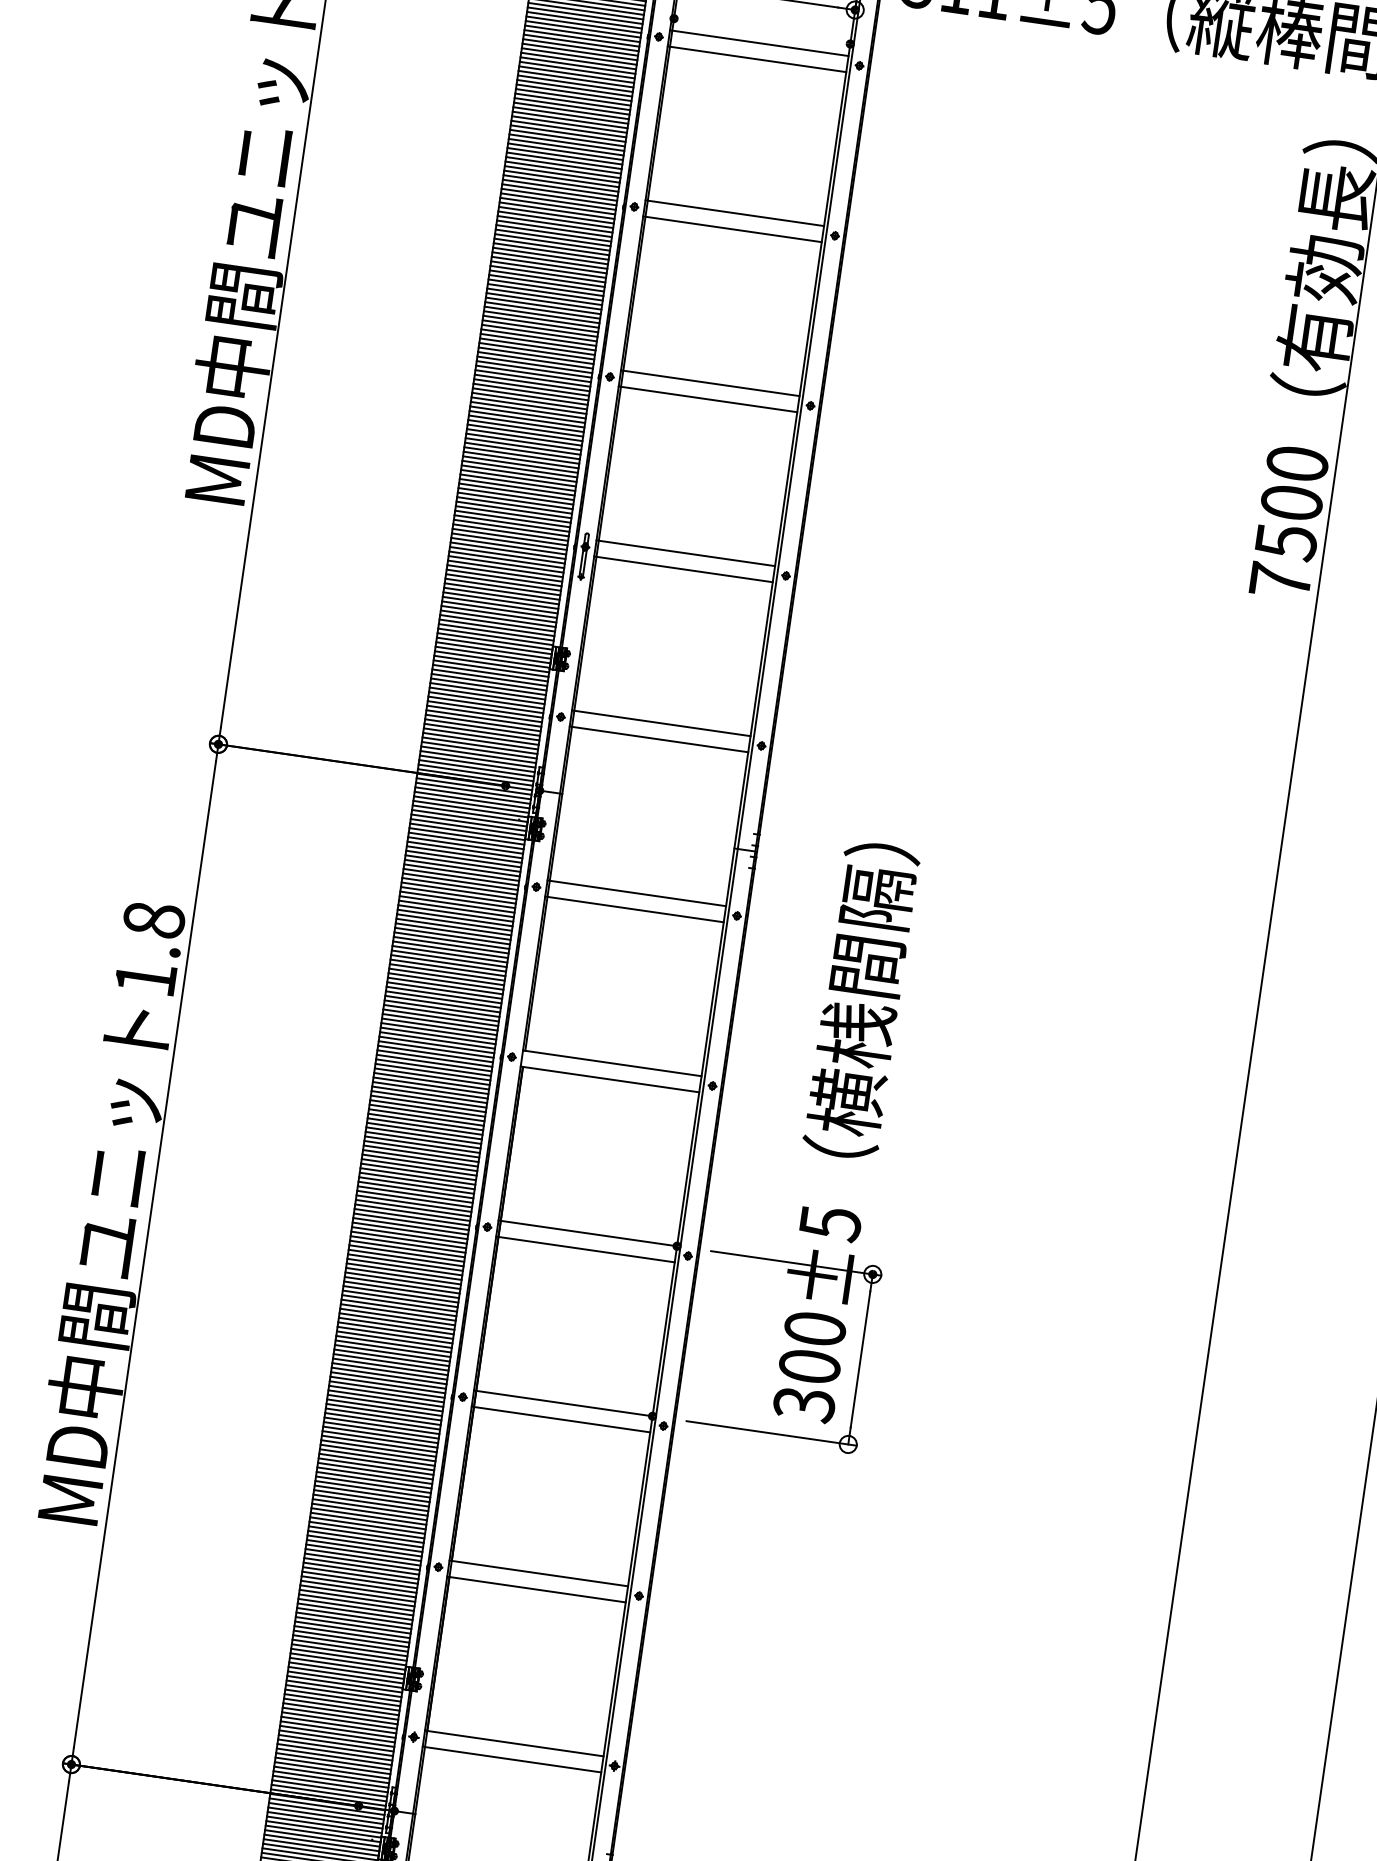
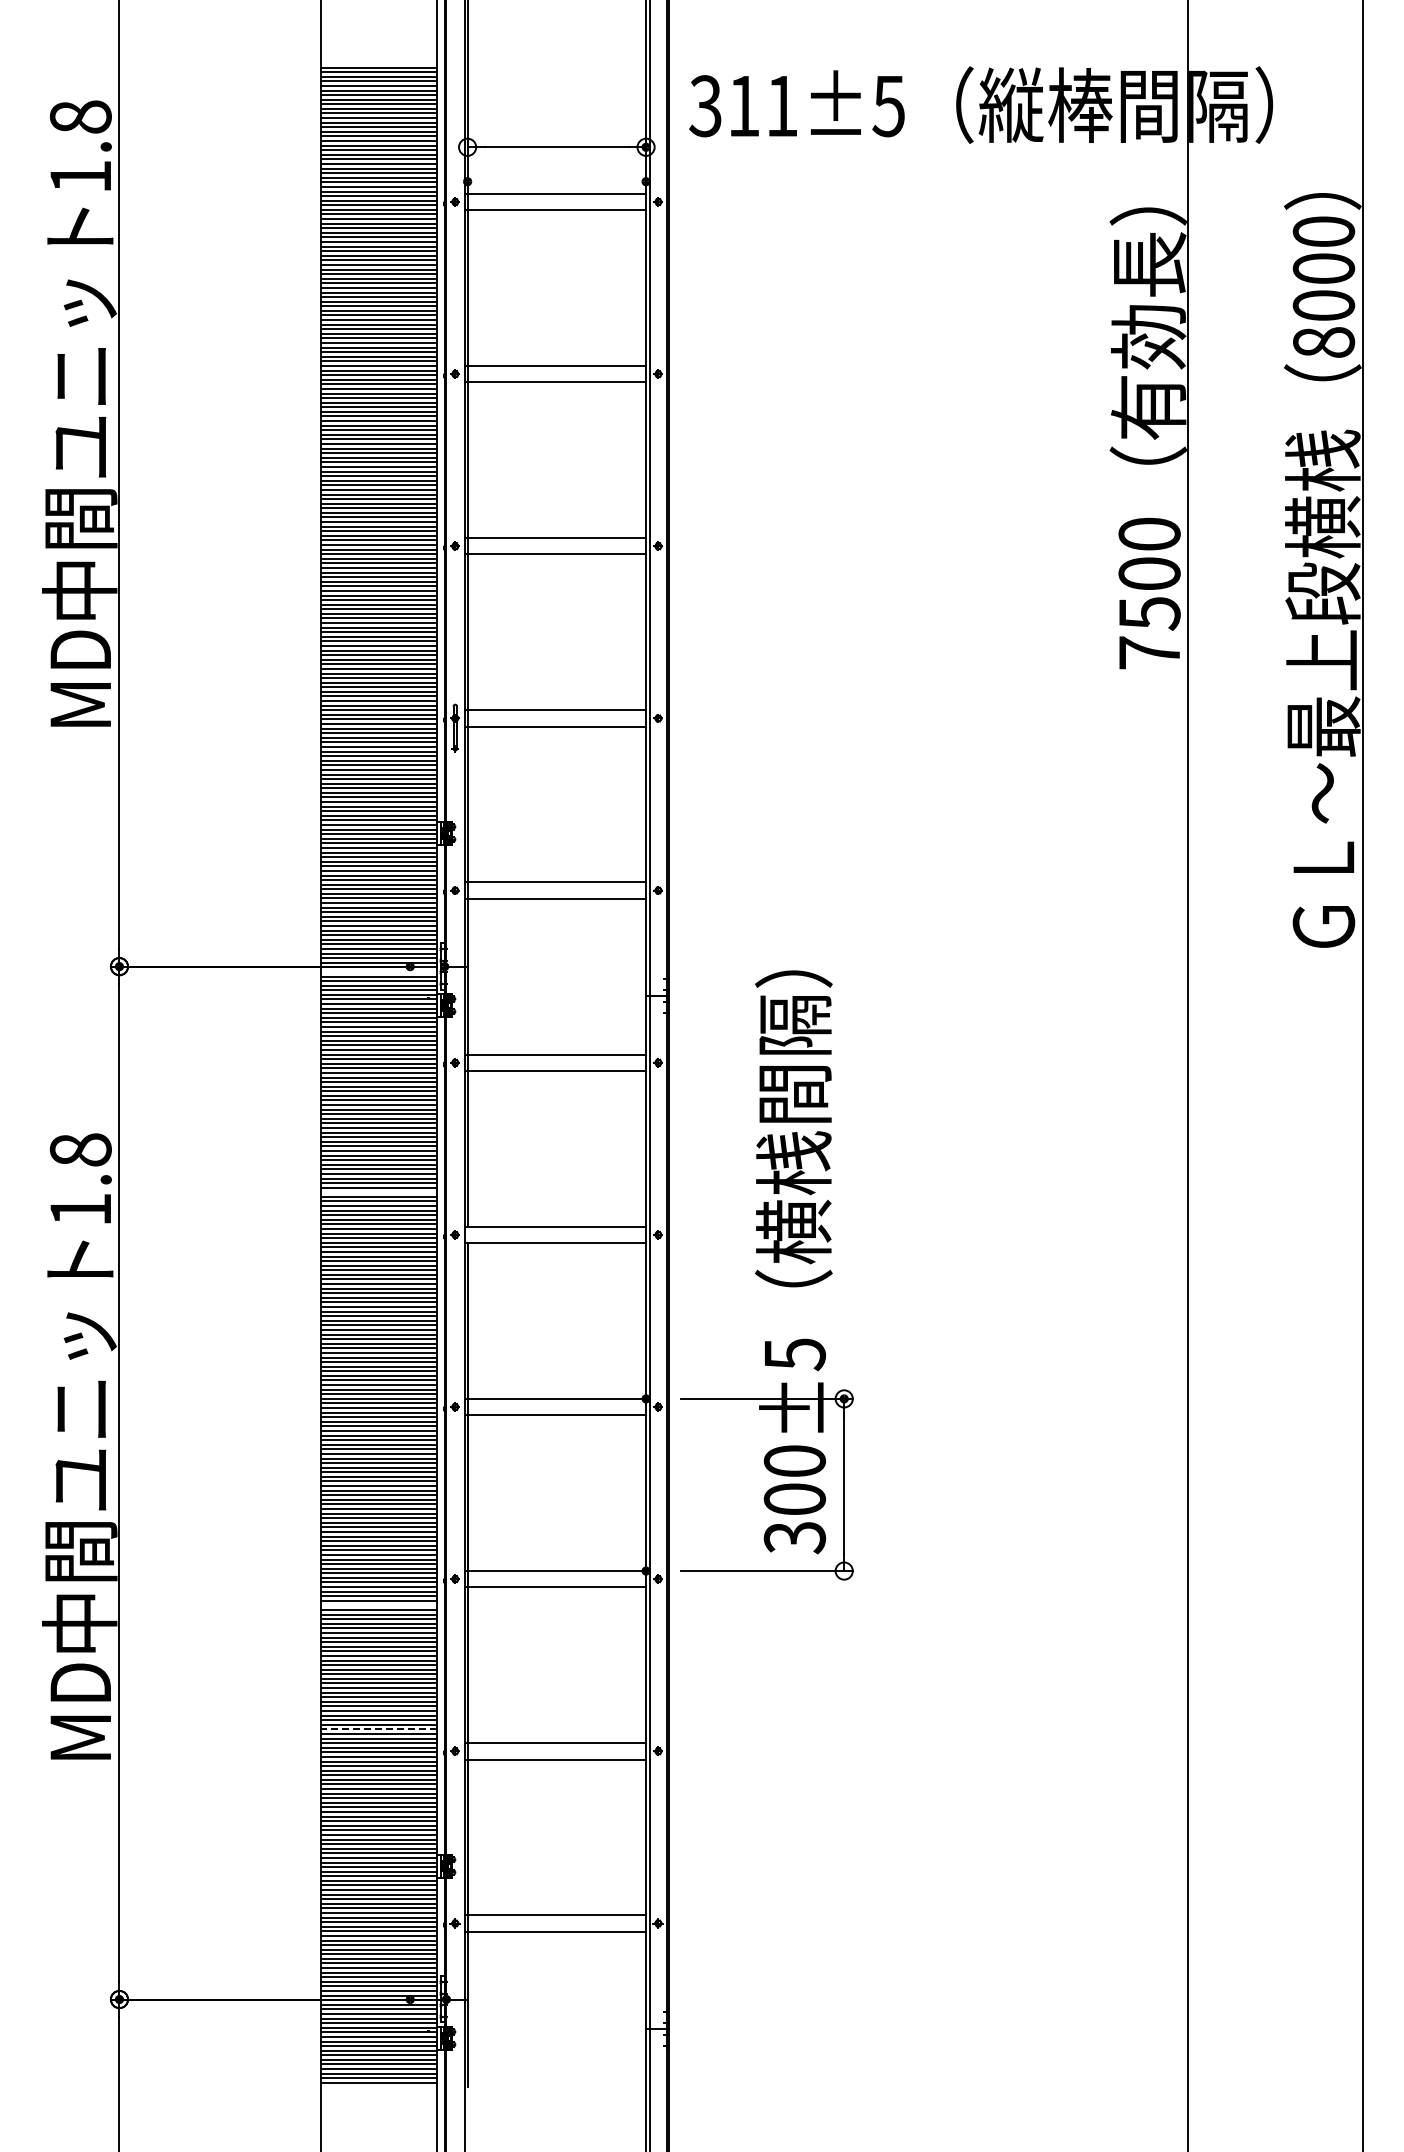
line: (473, 786) -> (378, 971), removed
line: (442, 1004) -> (378, 1192), removed
line: (383, 1412) -> (378, 1605), removed
line: (365, 1534) -> (378, 1729), solid -> dashed

